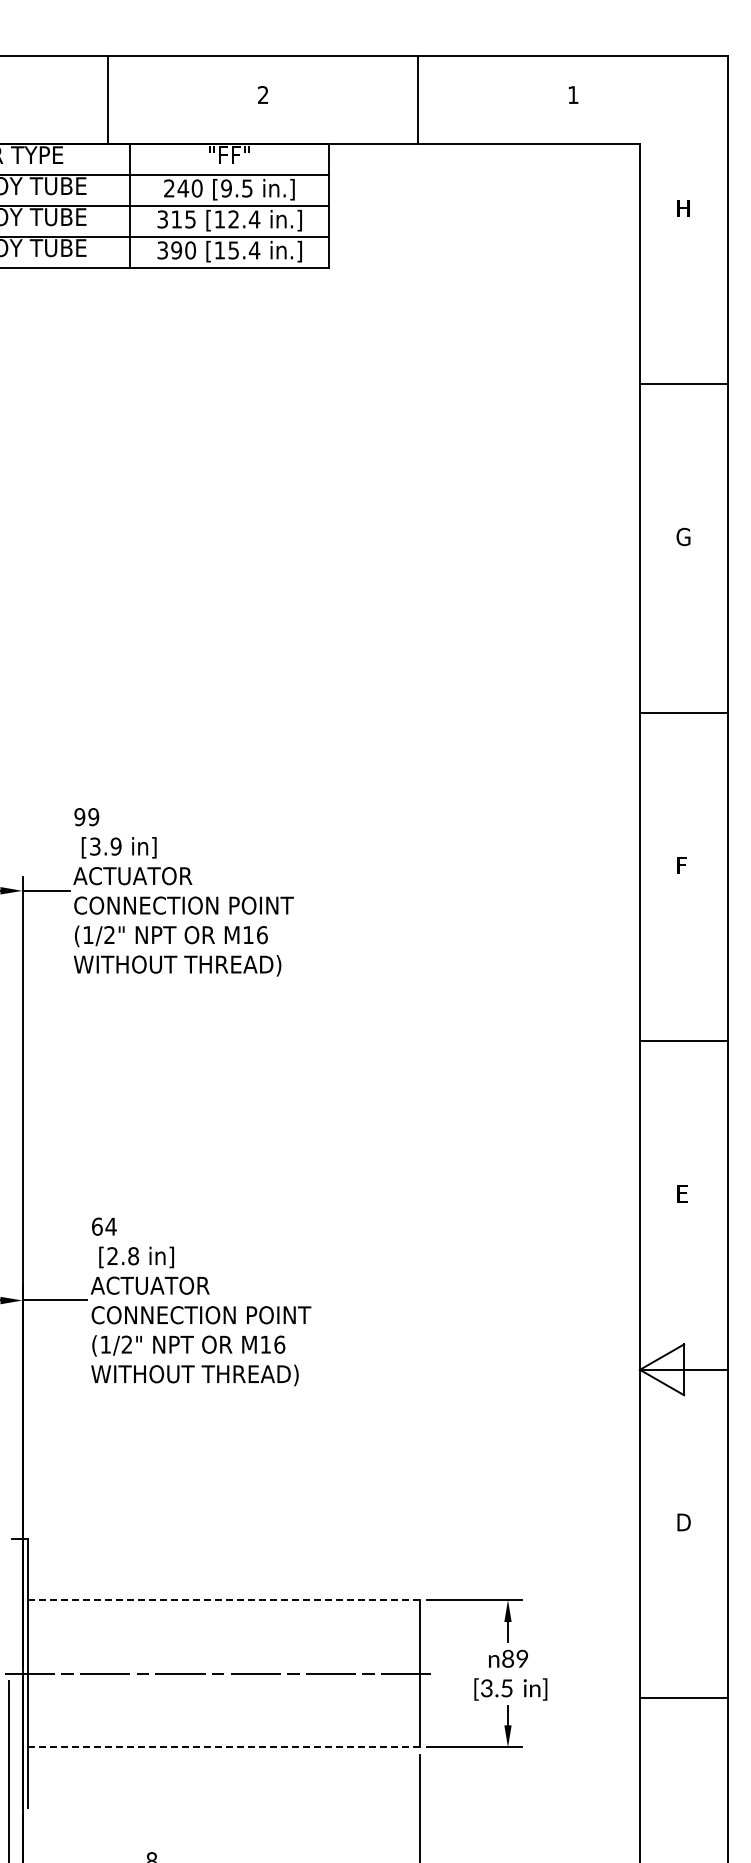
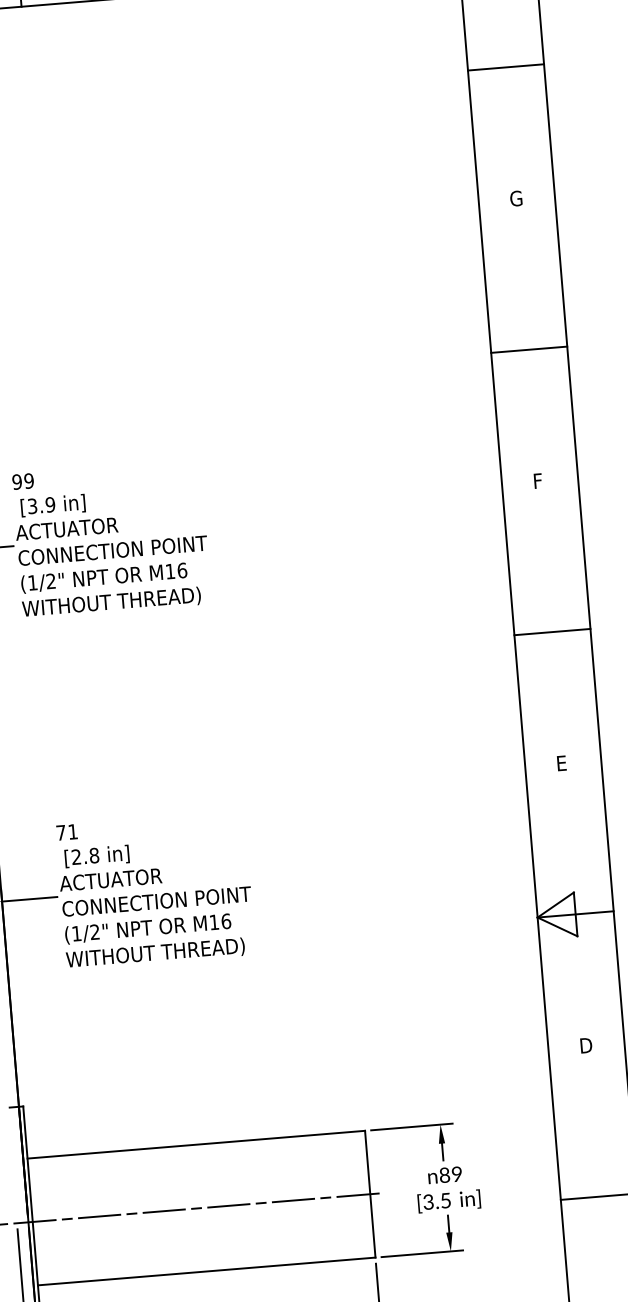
text: (104, 1226) -> (67, 832), 64 -> 71
line: (223, 1599) -> (195, 1144), dashed -> solid
line: (223, 1747) -> (206, 1271), dashed -> solid

